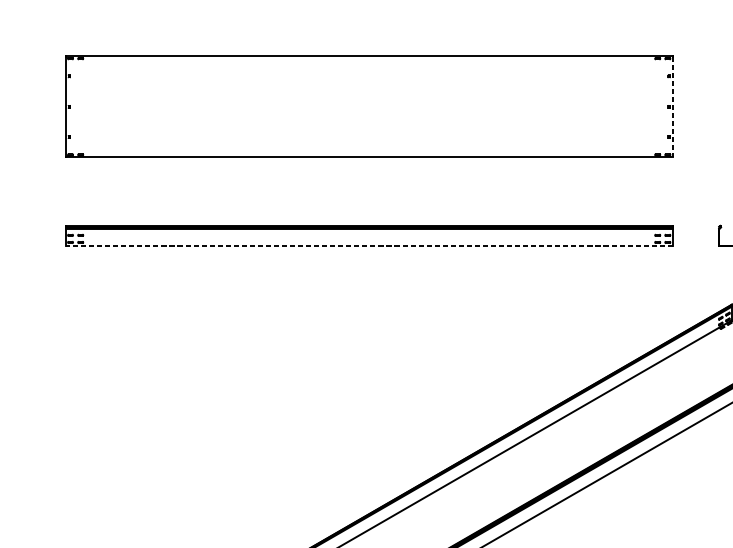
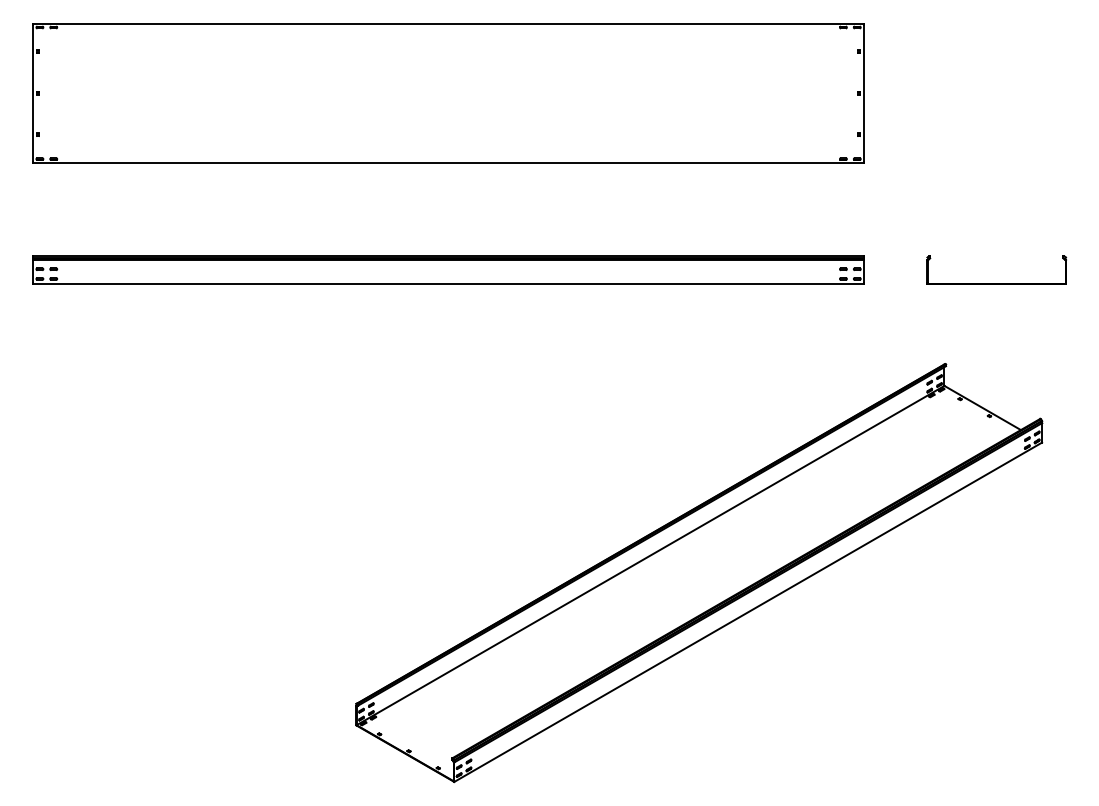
line: (673, 106) -> (864, 93), dashed -> solid
line: (369, 245) -> (448, 283), dashed -> solid

